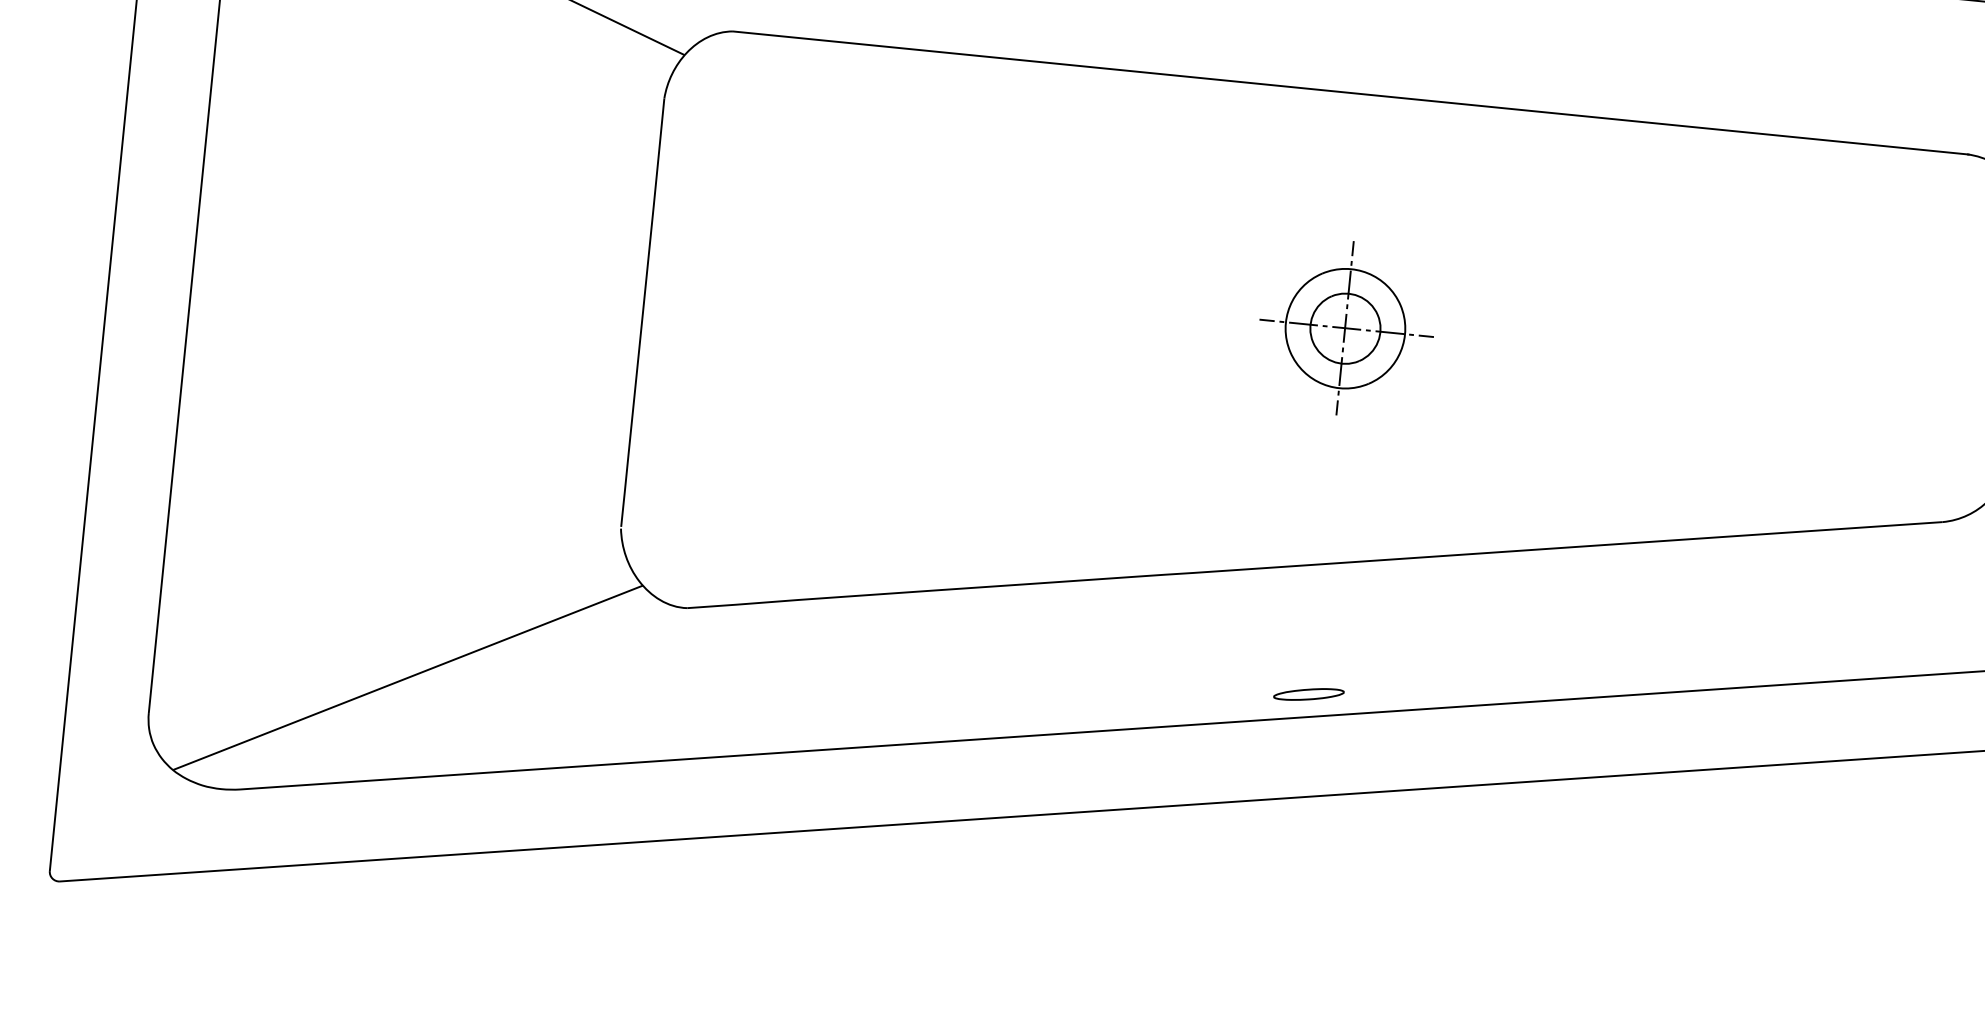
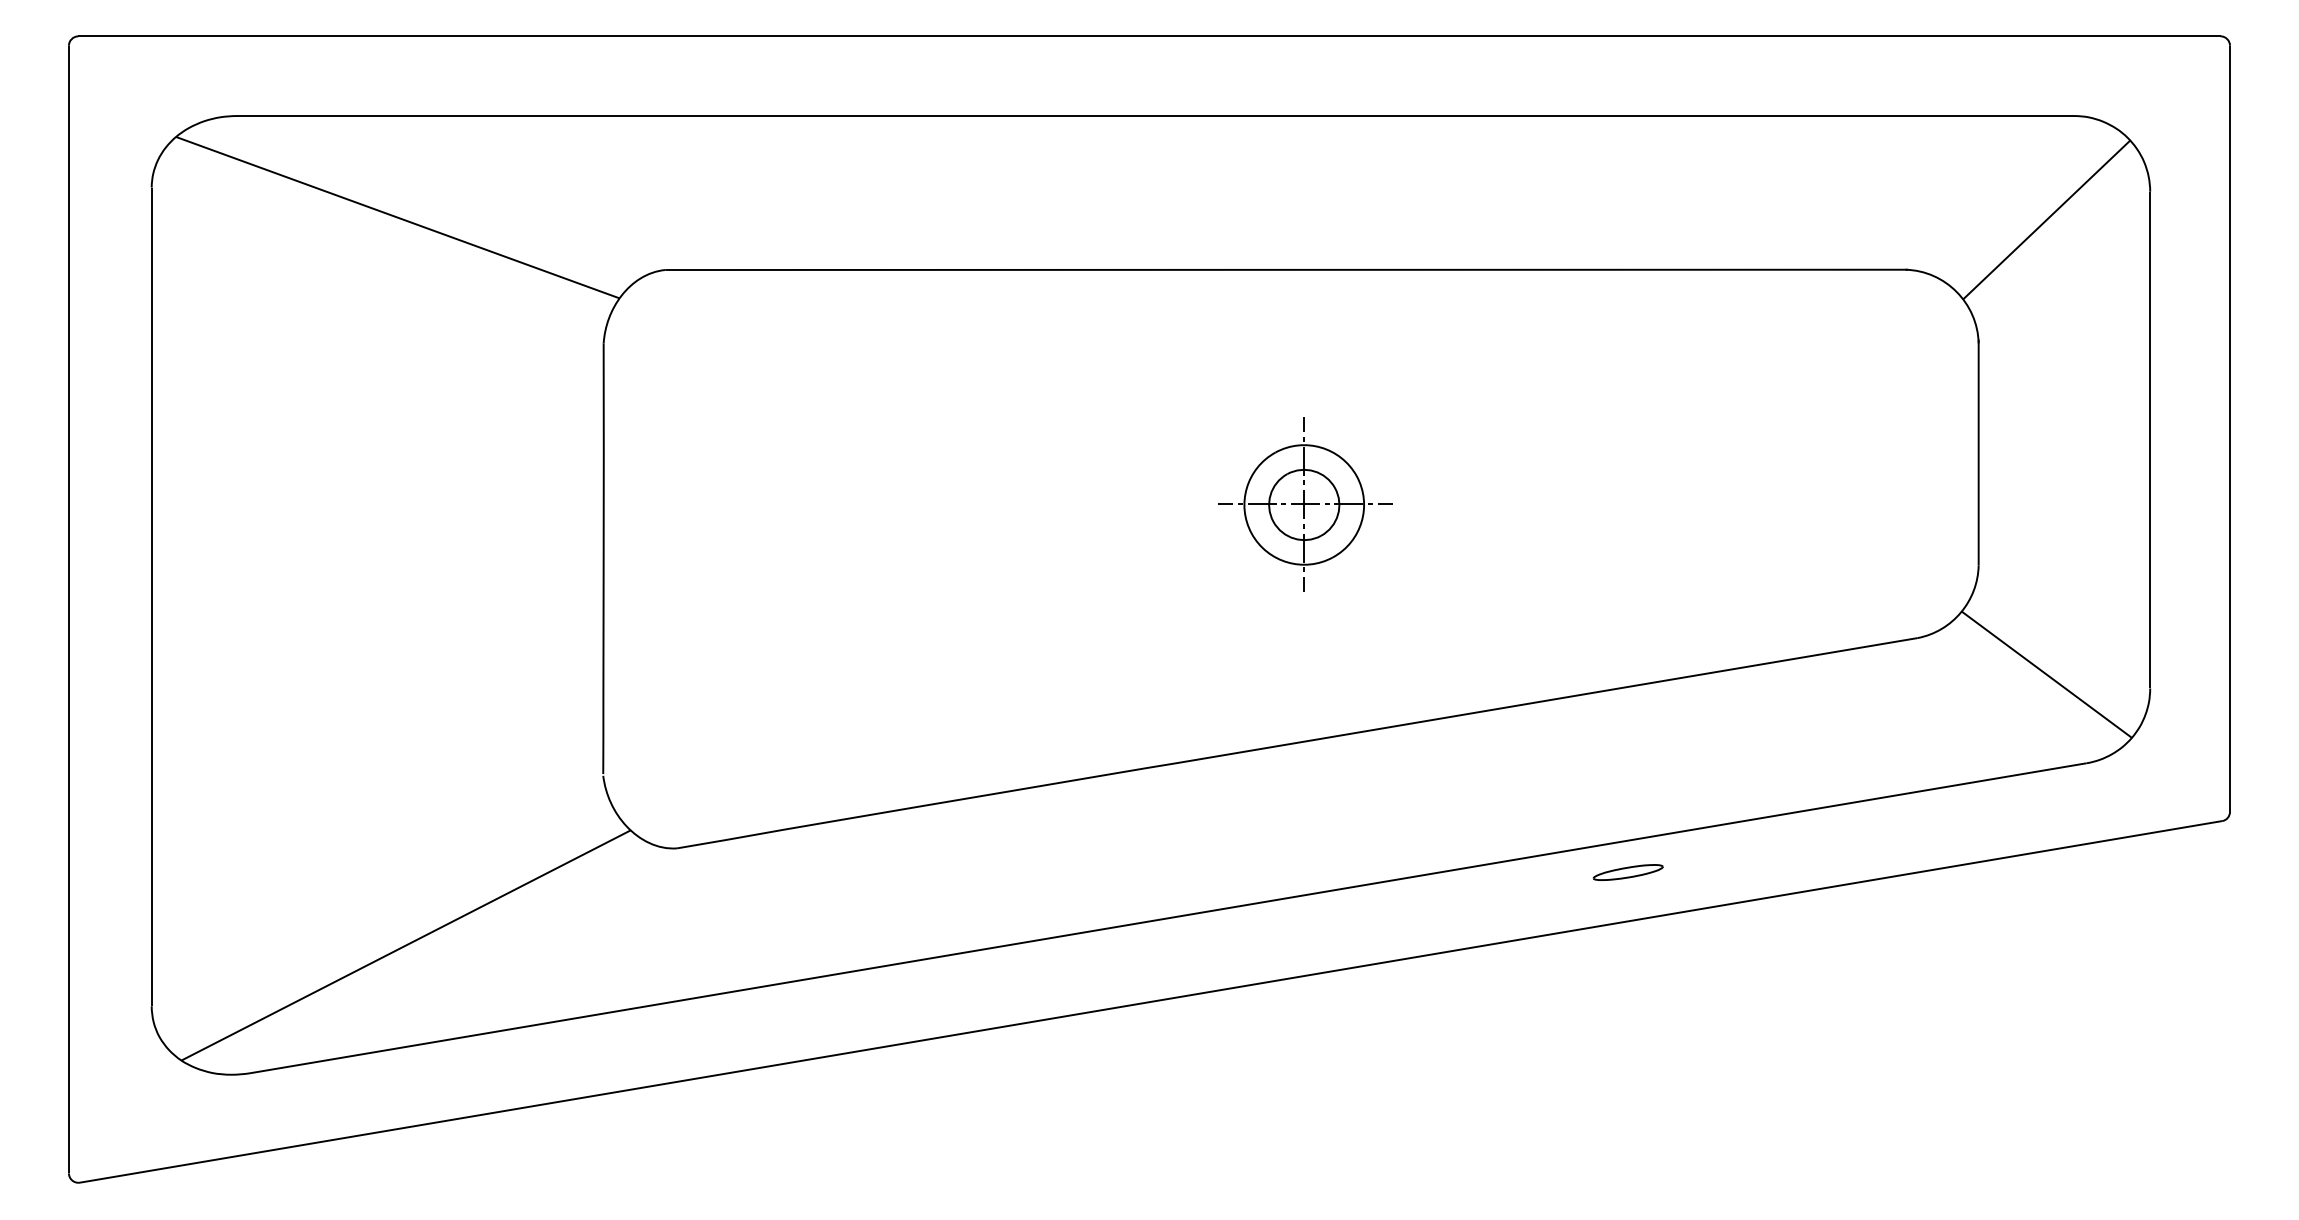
part: (1308, 694) -> (1627, 872), moved

